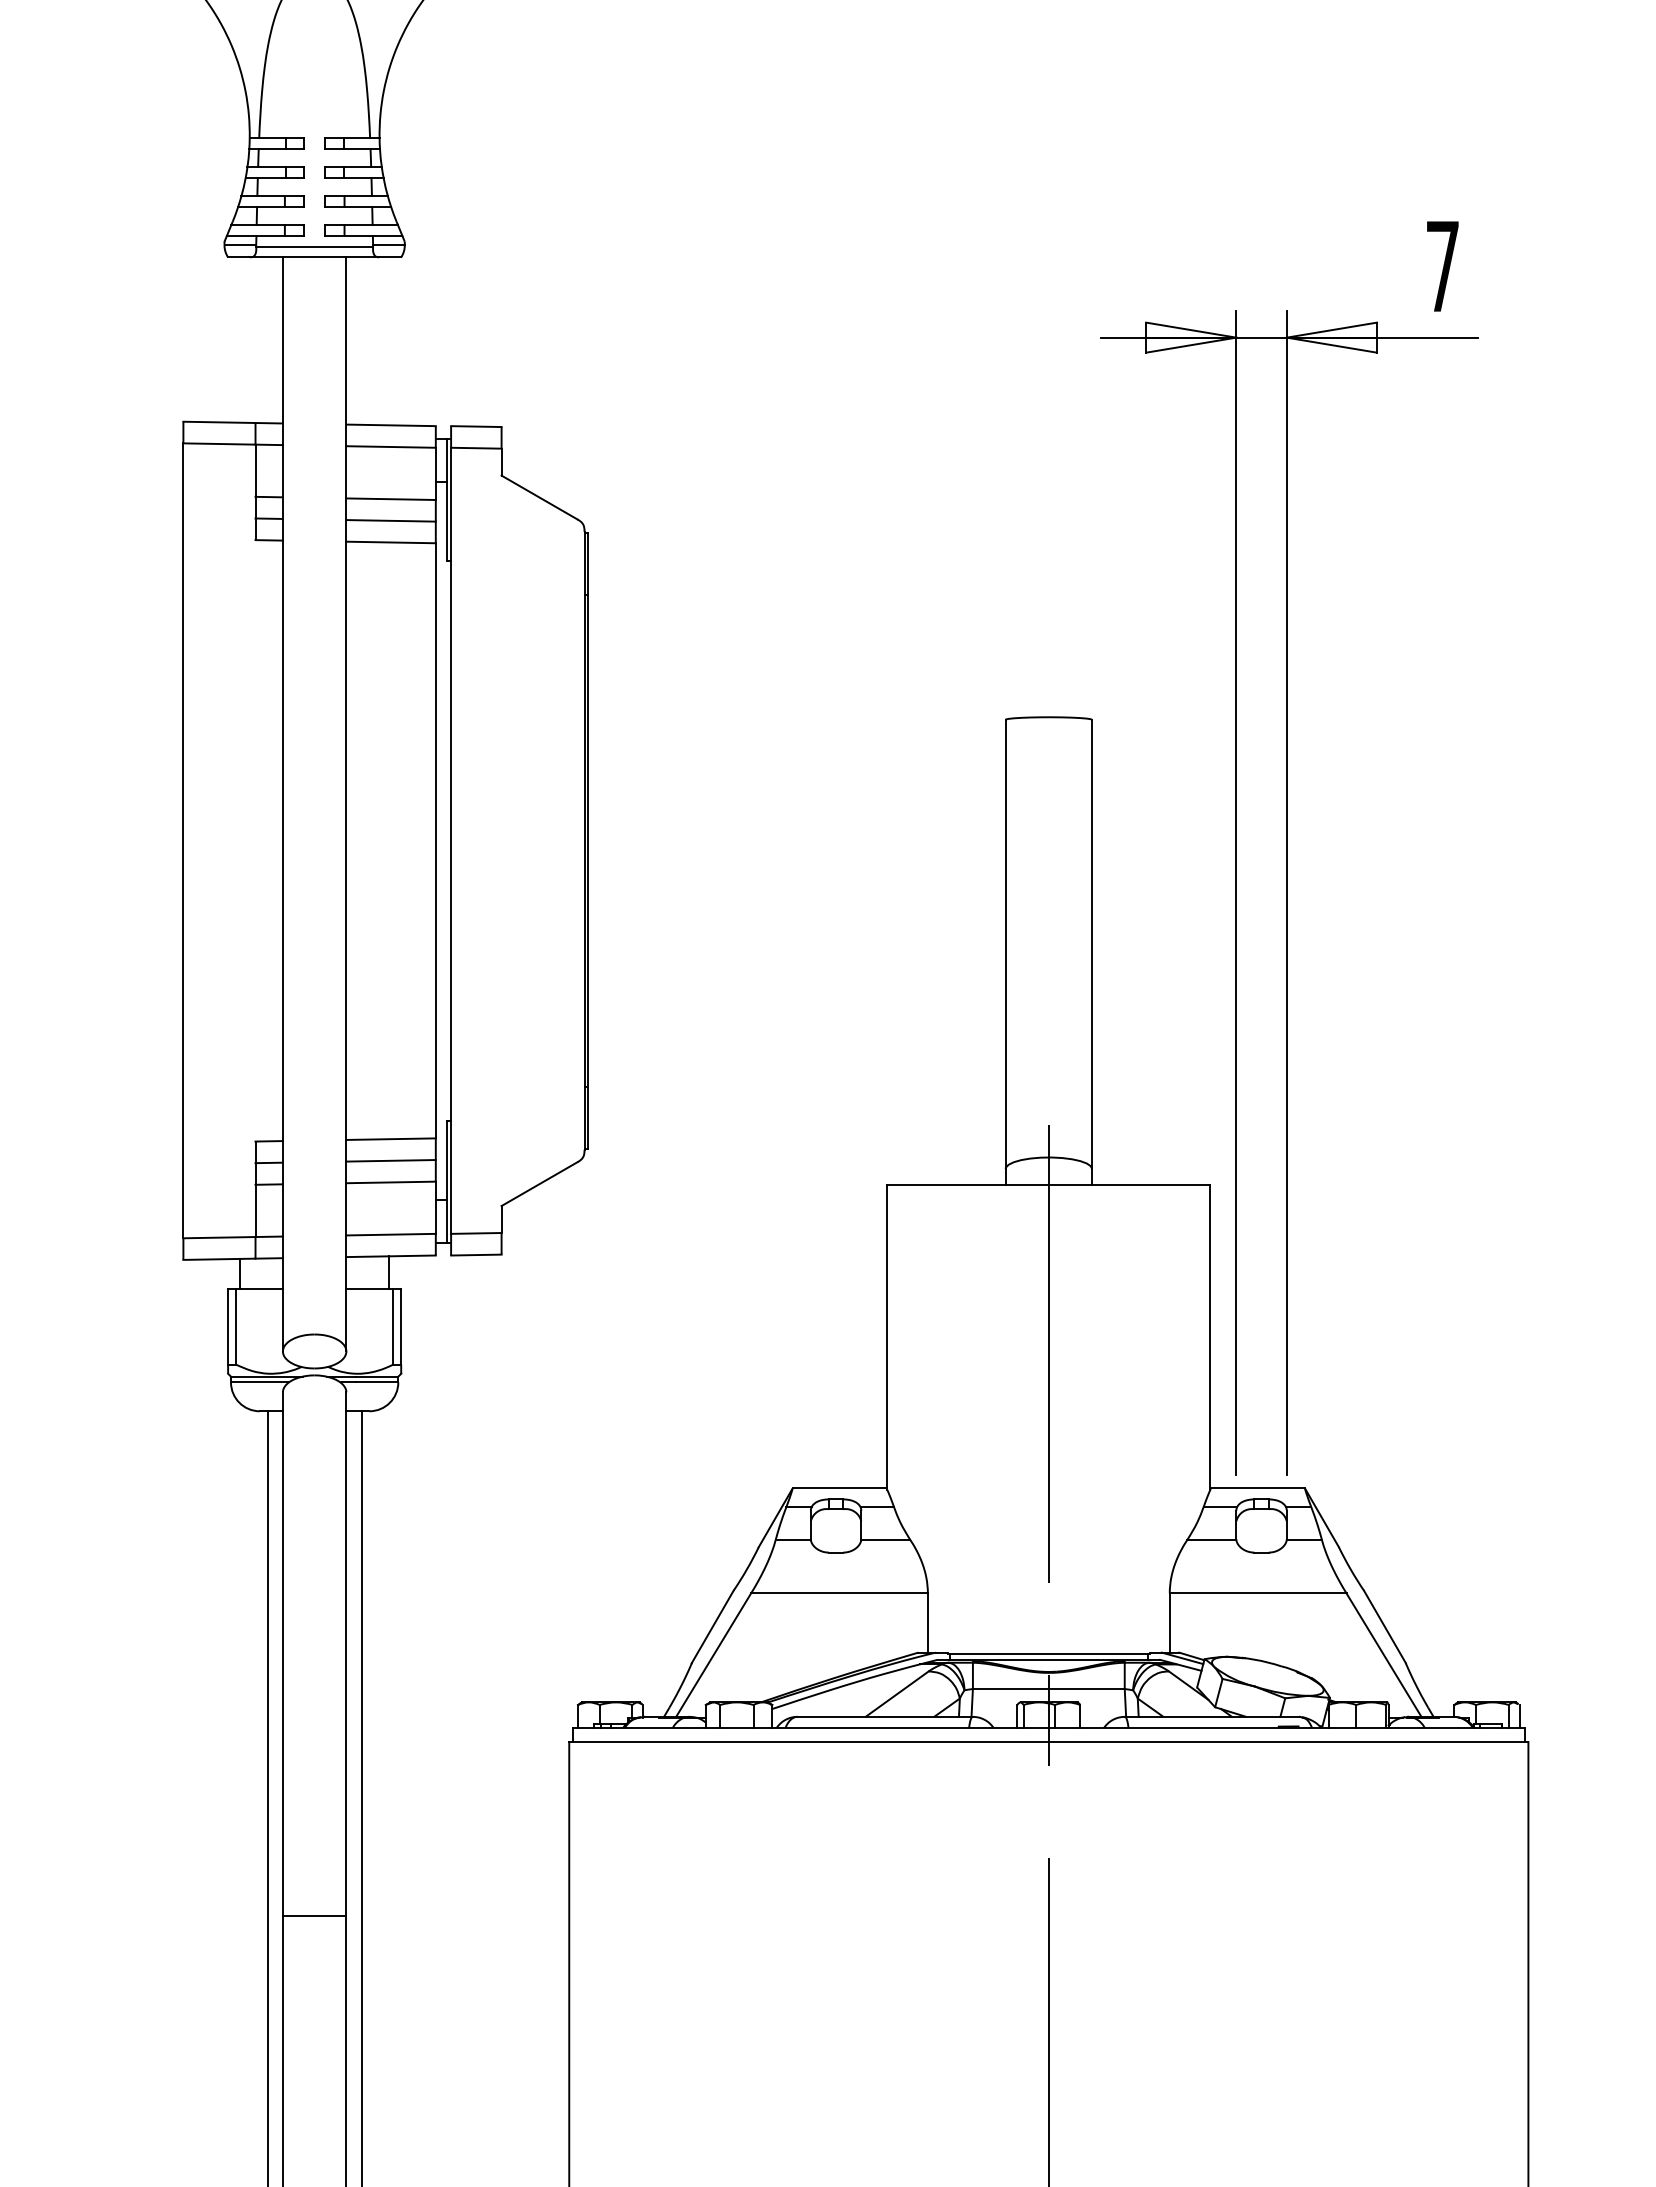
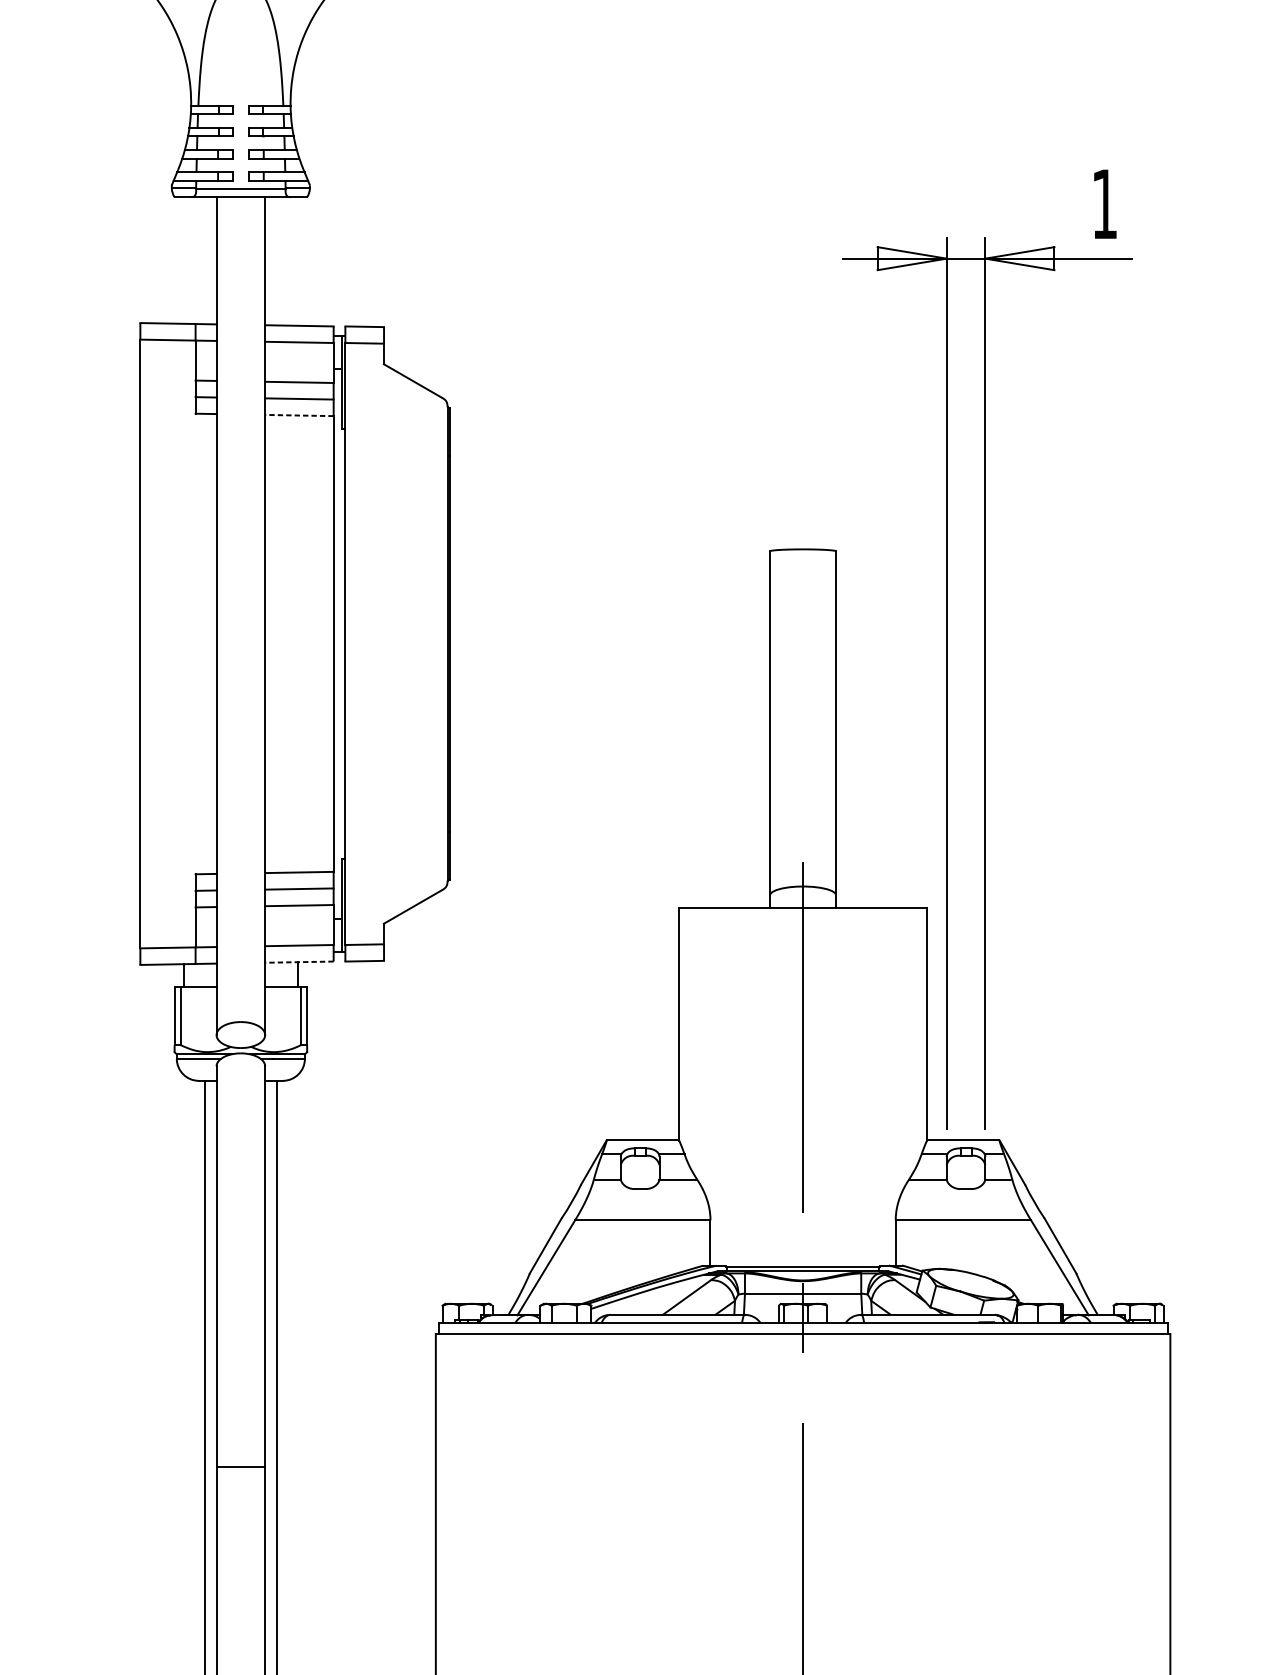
text: (1442, 266) -> (1104, 204), 7 -> 1
line: (391, 542) -> (299, 415), solid -> dashed
line: (391, 1256) -> (299, 962), solid -> dashed

